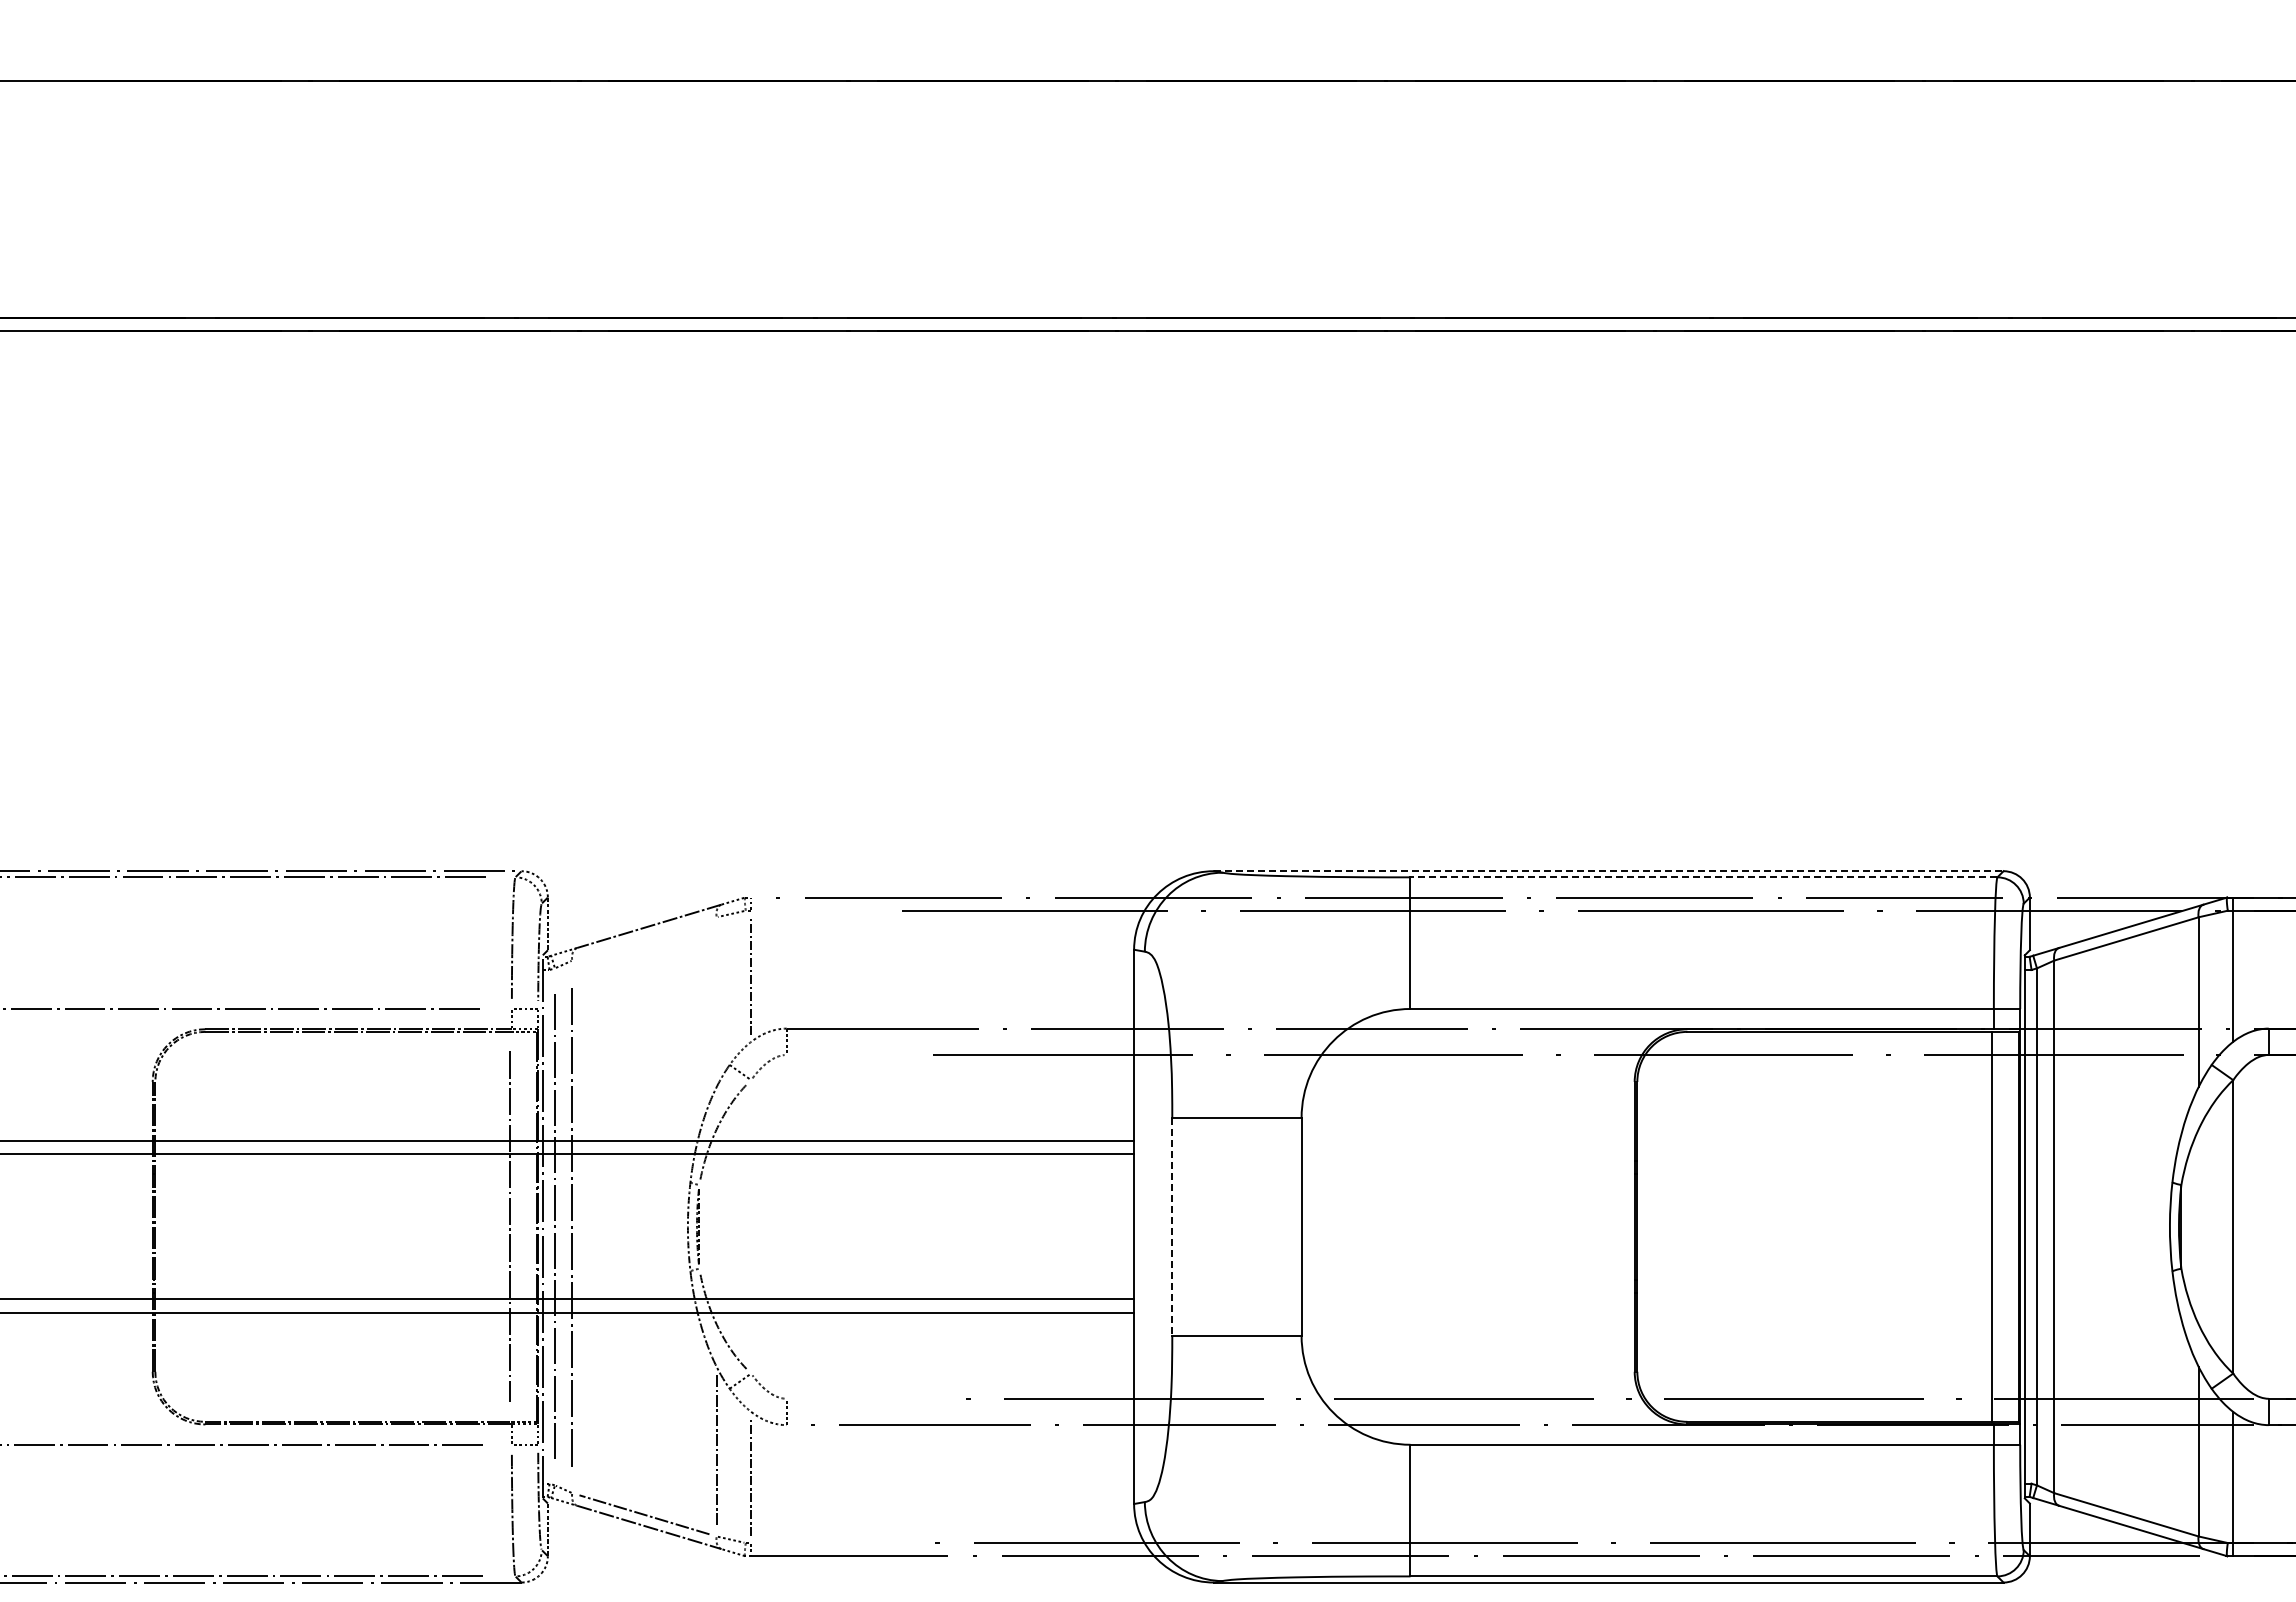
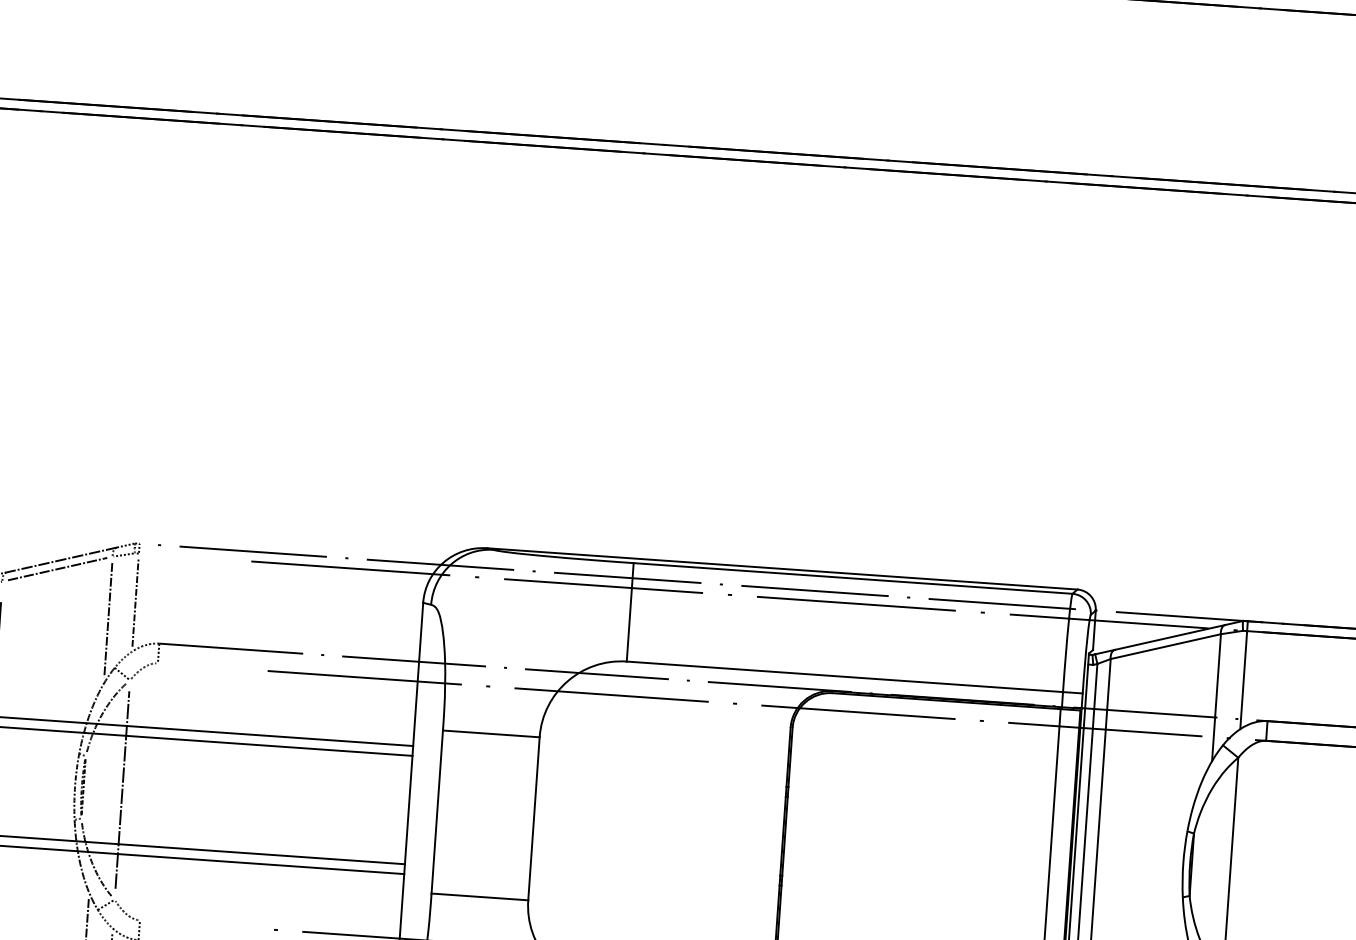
line: (1608, 871) -> (782, 569), dashed -> solid
line: (1703, 877) -> (852, 578), dashed -> solid
line: (644, 938) -> (57, 568), added
line: (716, 1001) -> (108, 619), added
line: (751, 1226) -> (122, 789), added
line: (1172, 1227) -> (437, 812), dashed -> solid

